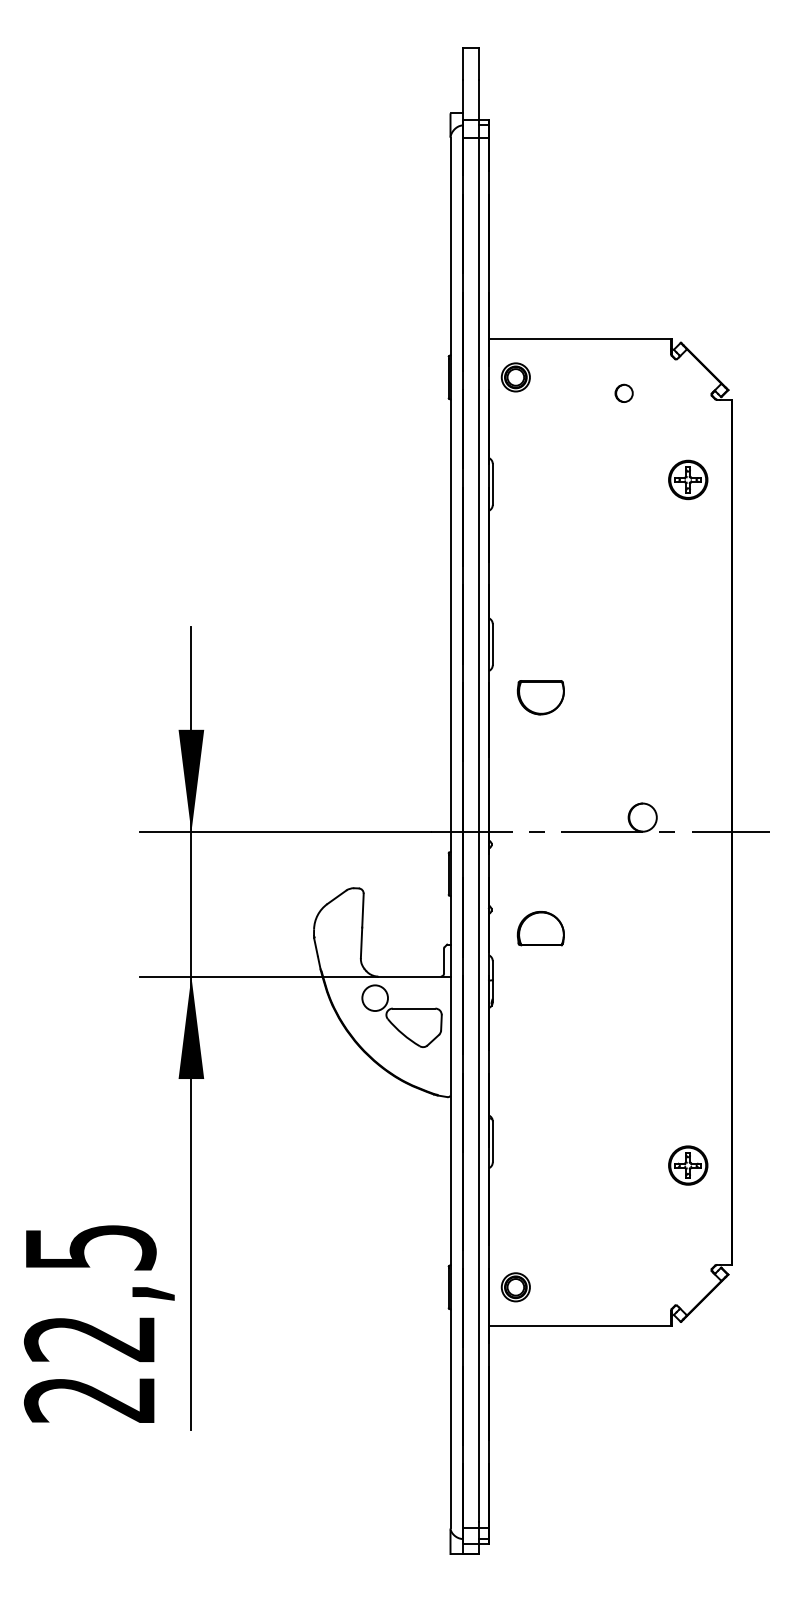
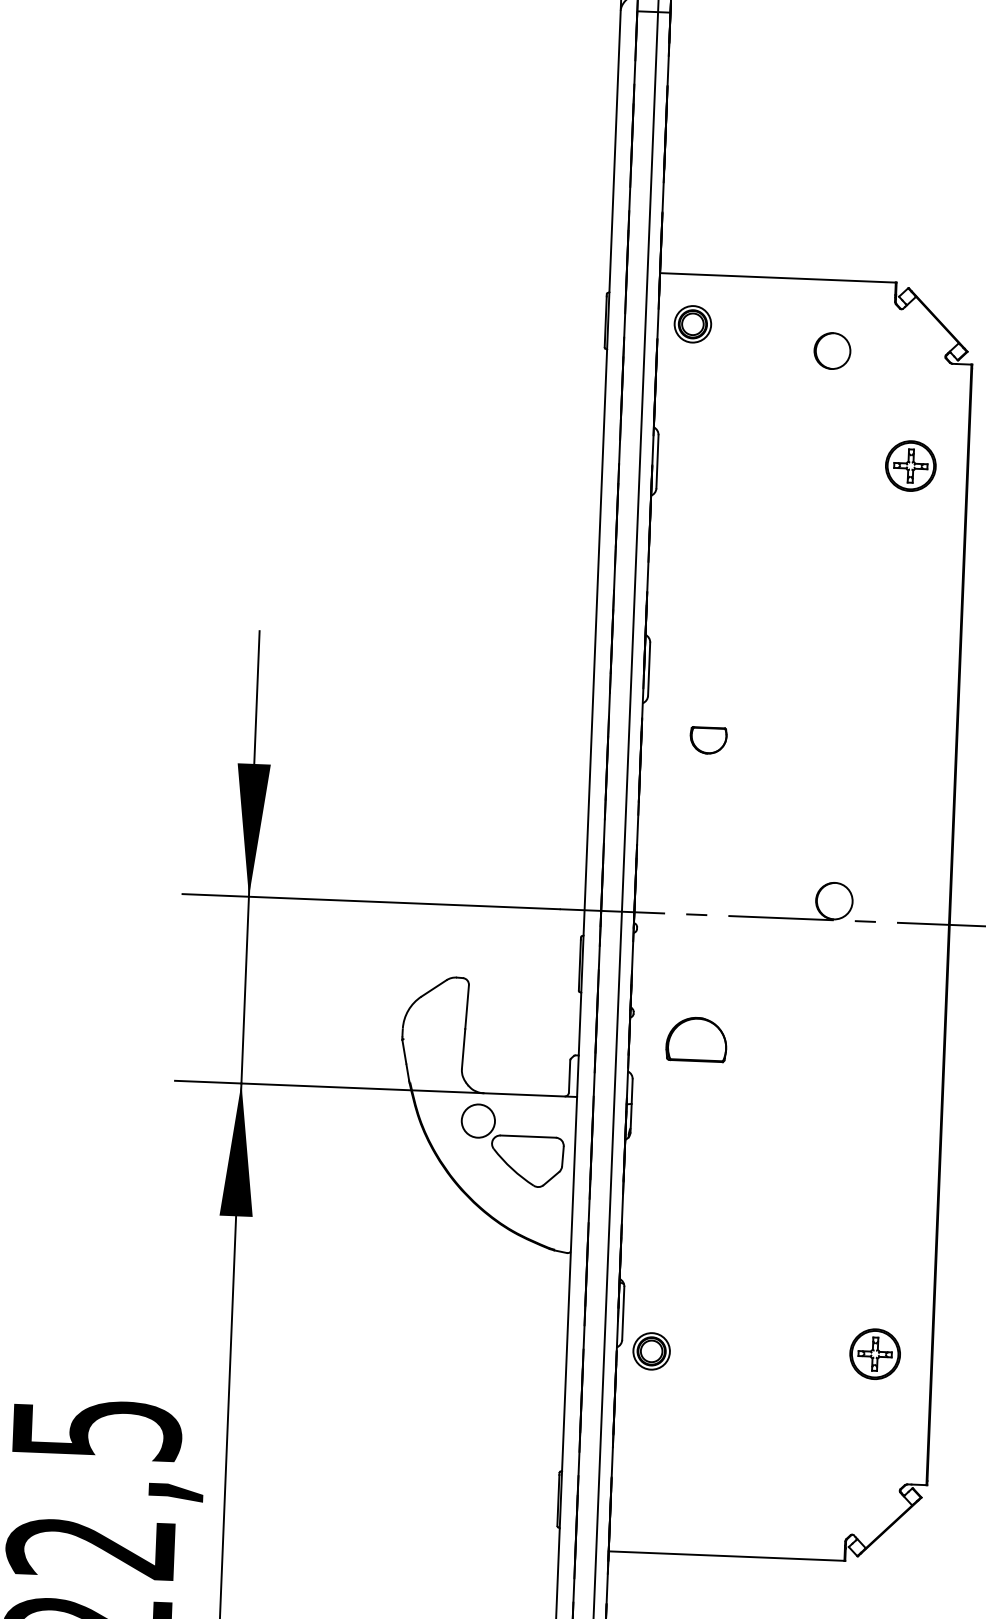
circle: (623, 392) -> (831, 349), size x1.6
part: (540, 697) -> (708, 740), size x0.6
part: (515, 1287) -> (651, 1351), moved

